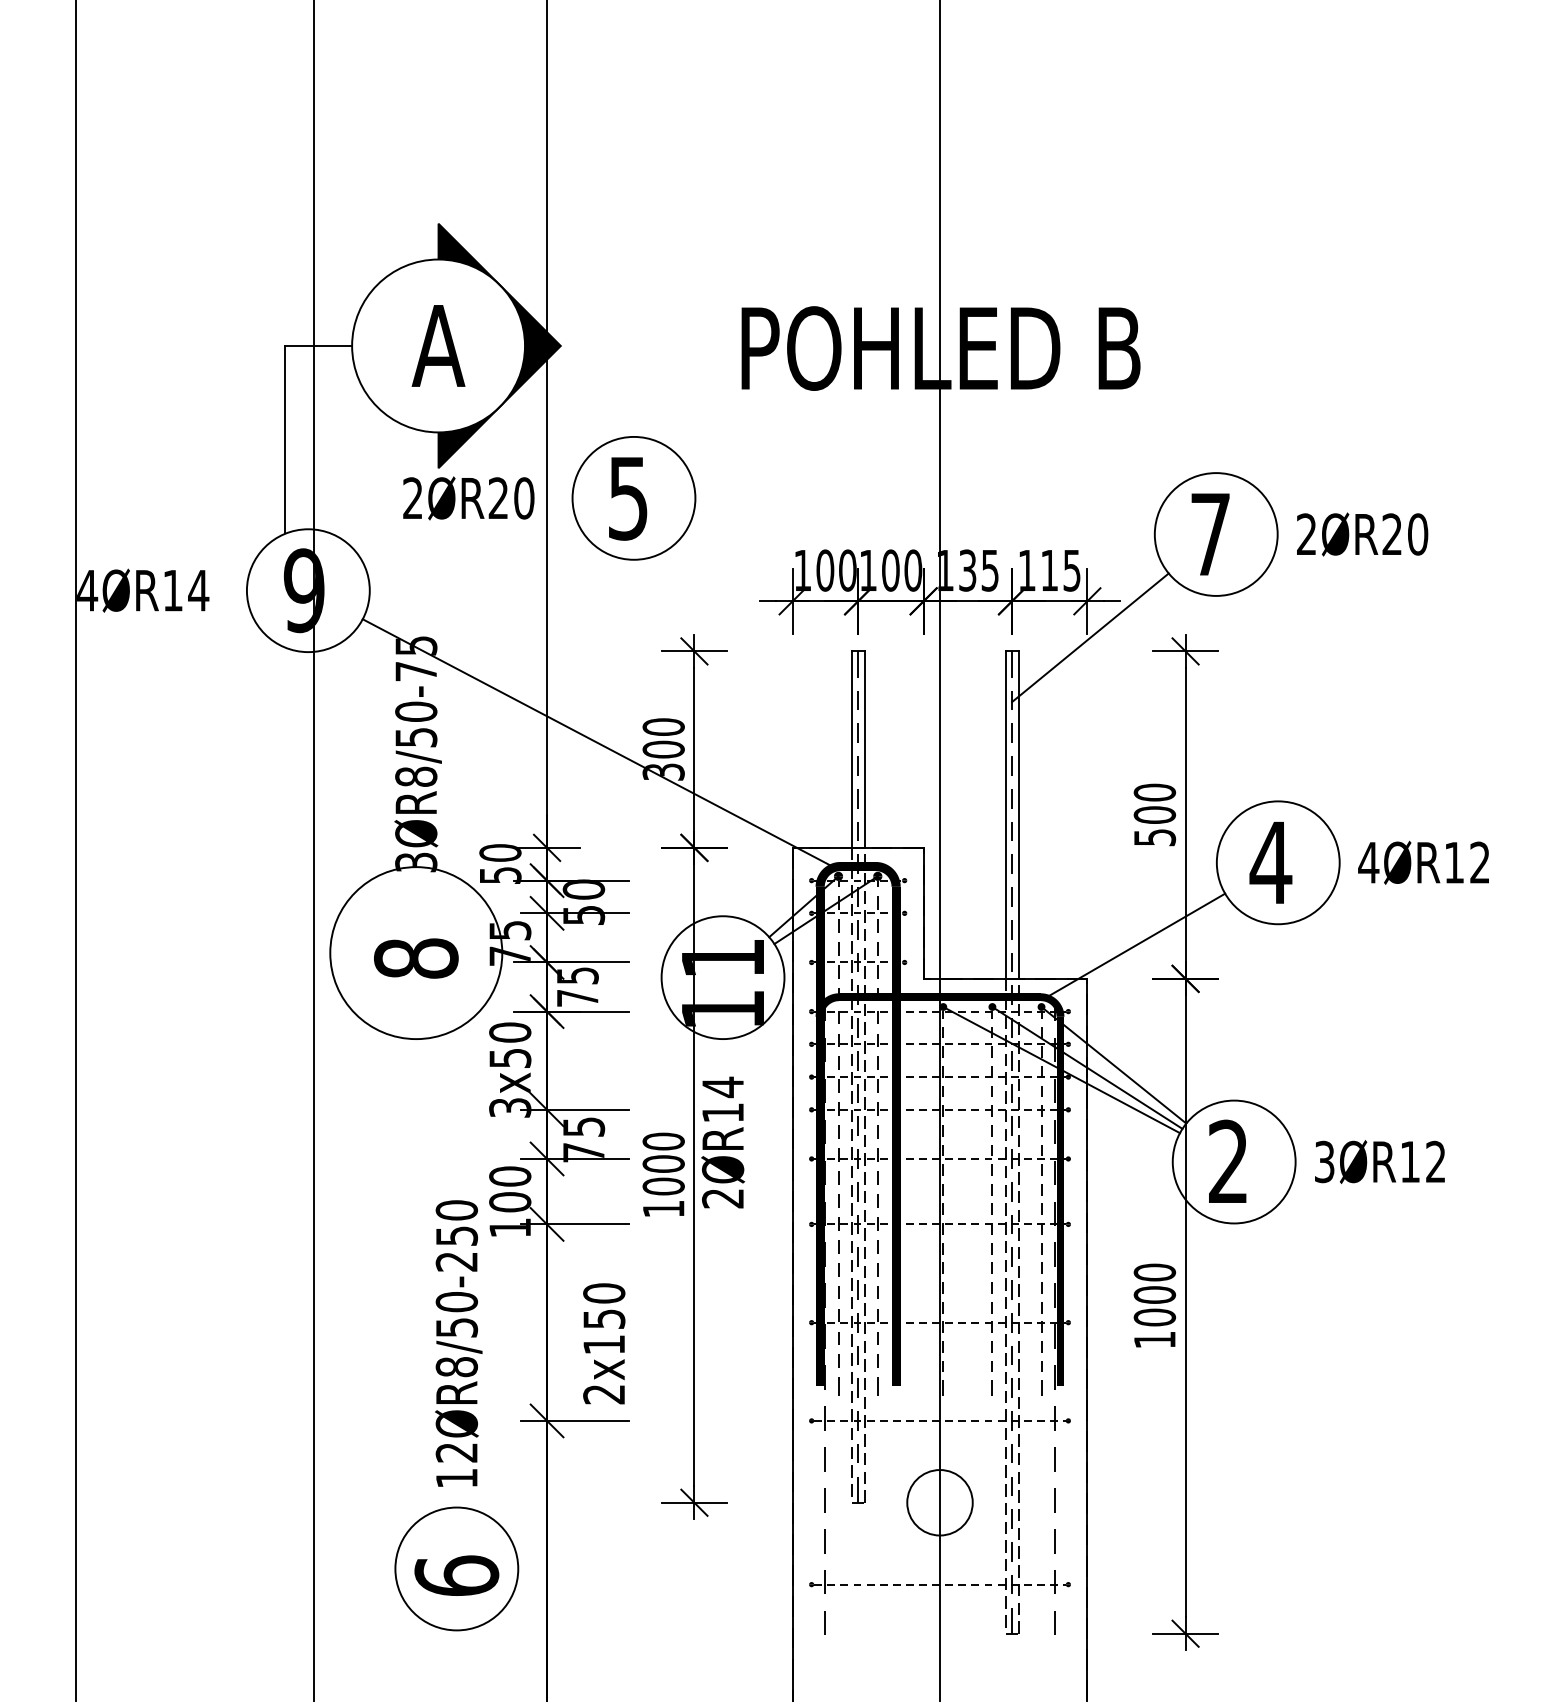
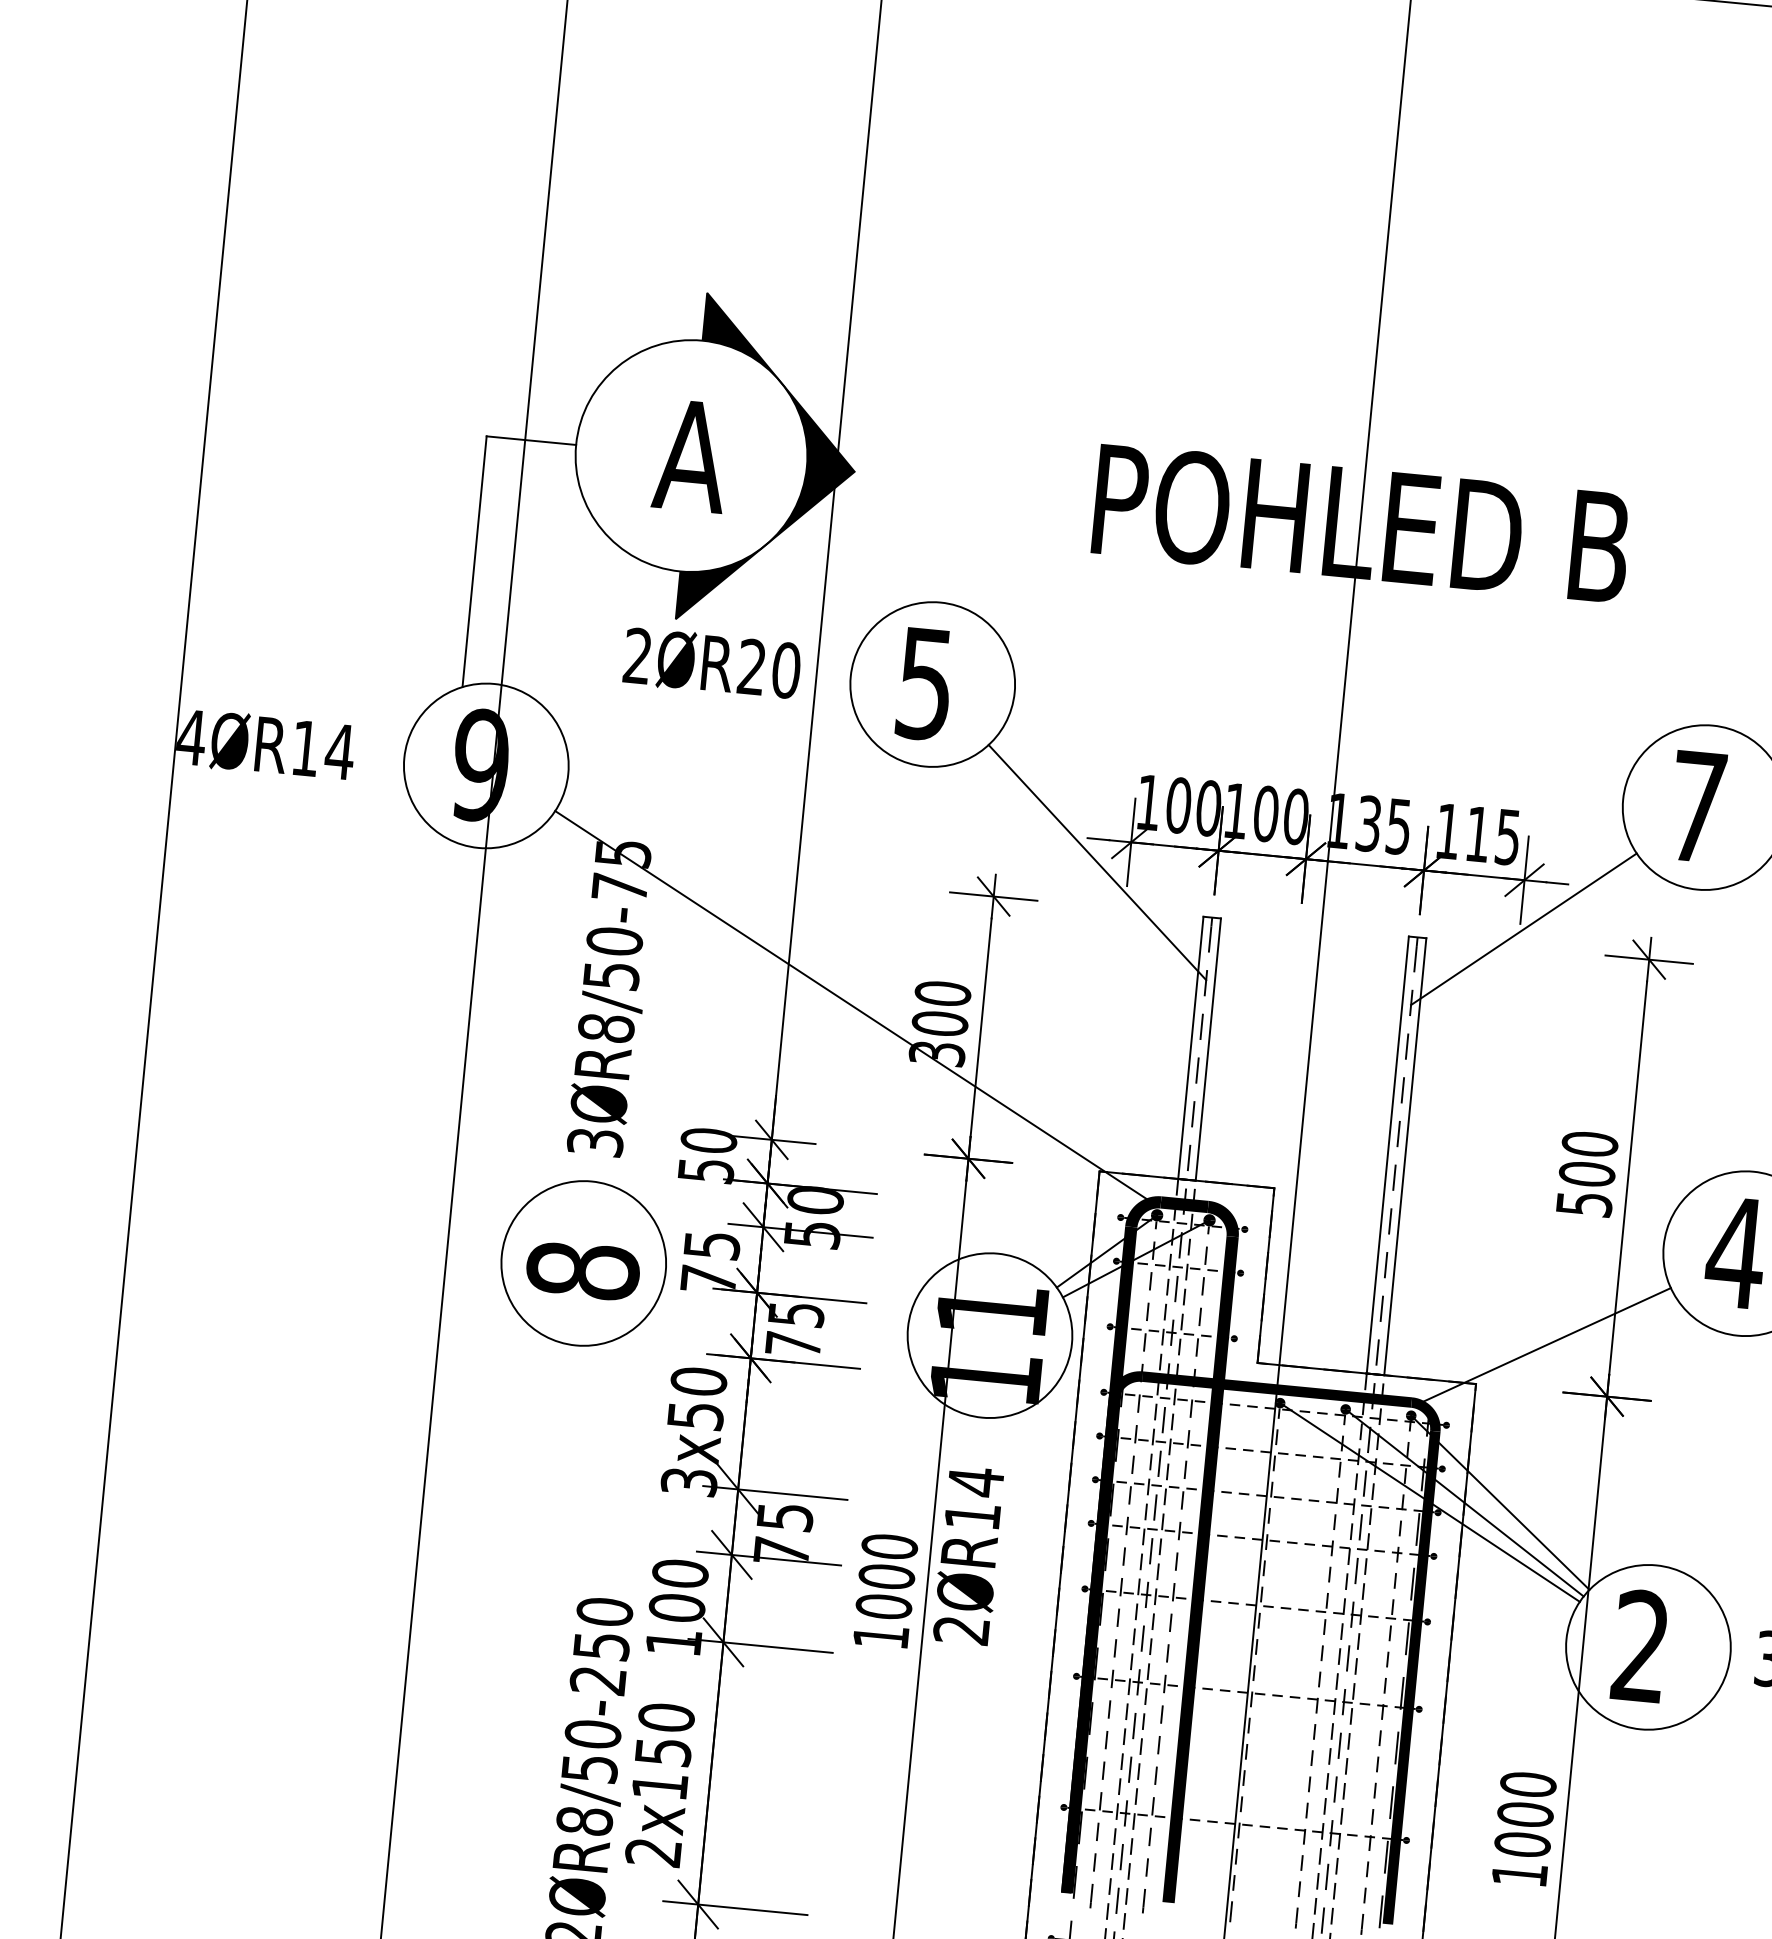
line: (768, 618) -> (1096, 862), added
circle: (415, 952) -> (582, 1262), size x0.71
text: (604, 1343) -> (660, 1784), moved

